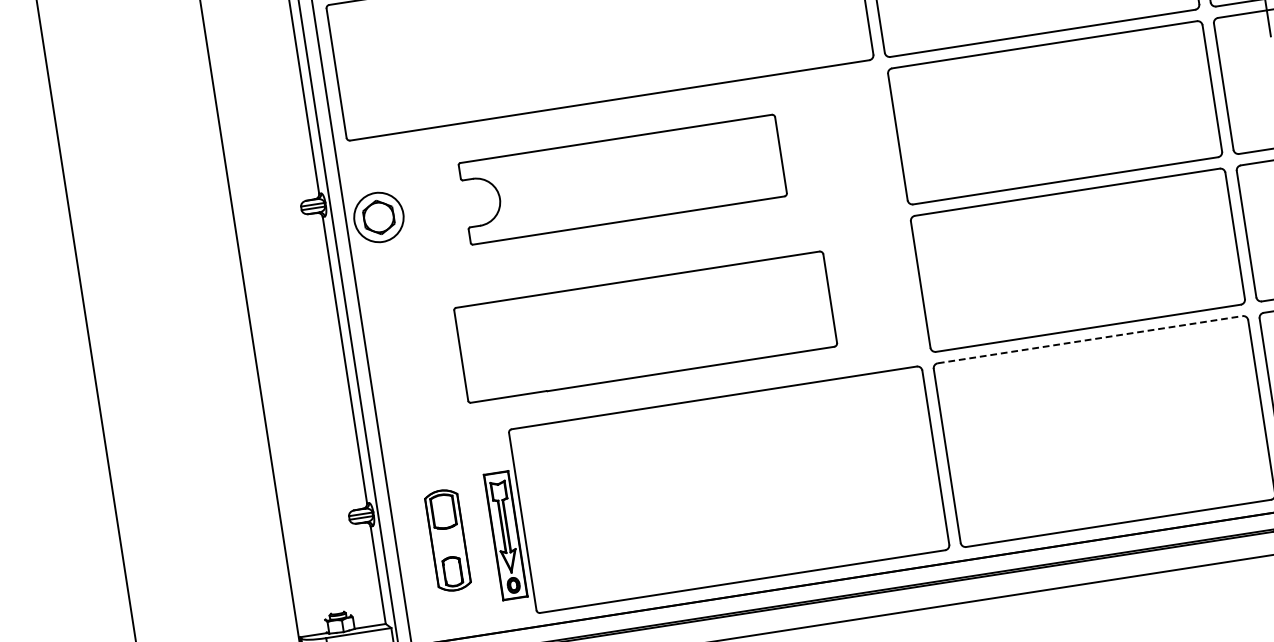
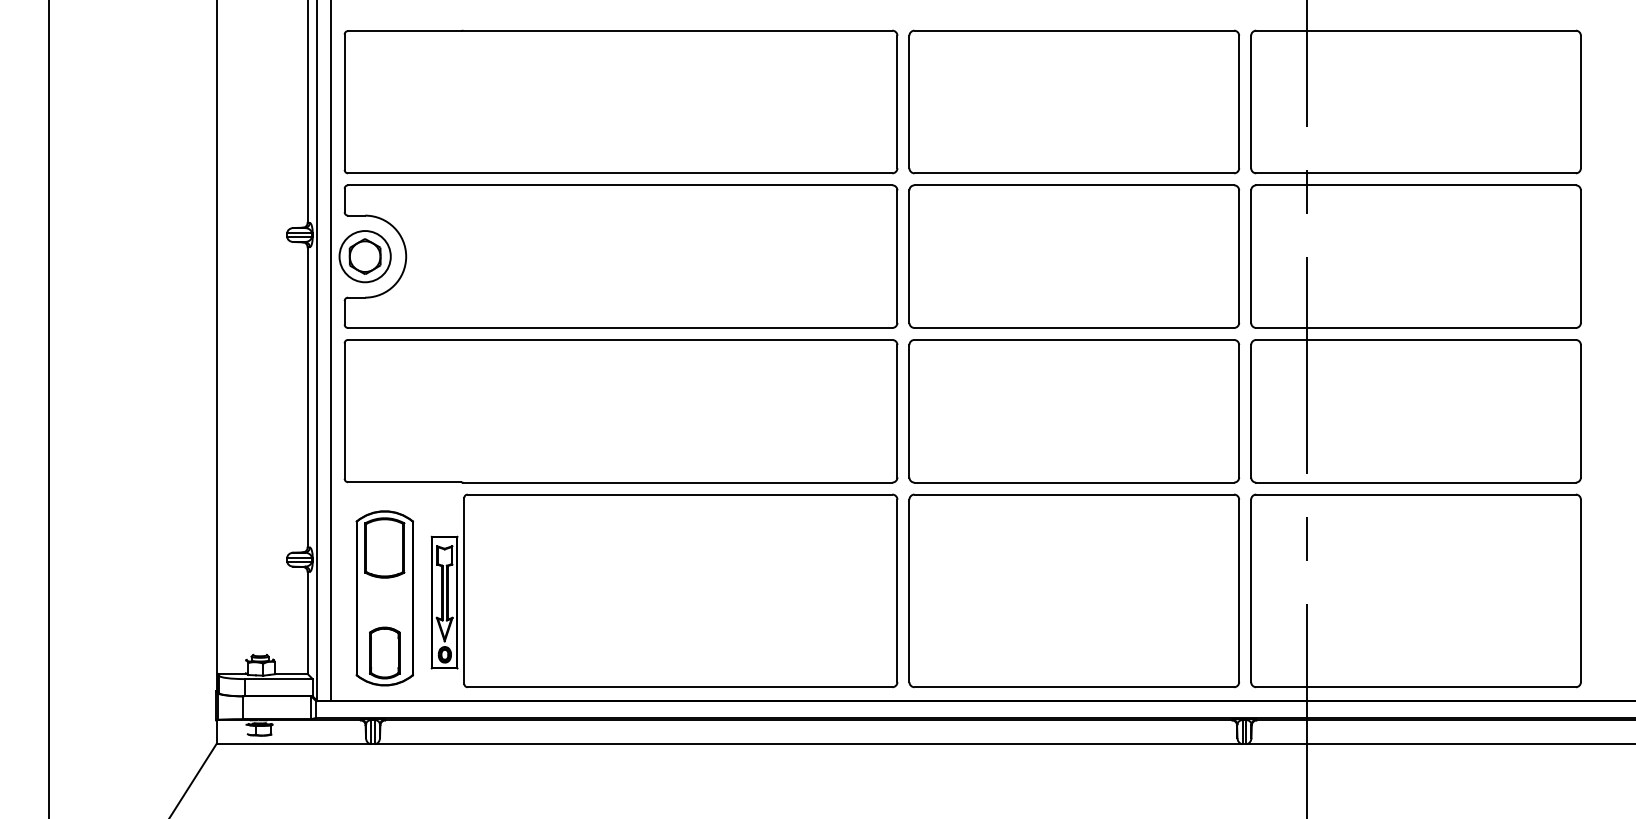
part: (622, 179) -> (620, 256), size x1.67
part: (645, 327) -> (620, 411), size x1.43
line: (1090, 339) -> (1074, 494), dashed -> solid
part: (447, 540) -> (384, 598), size x1.67

